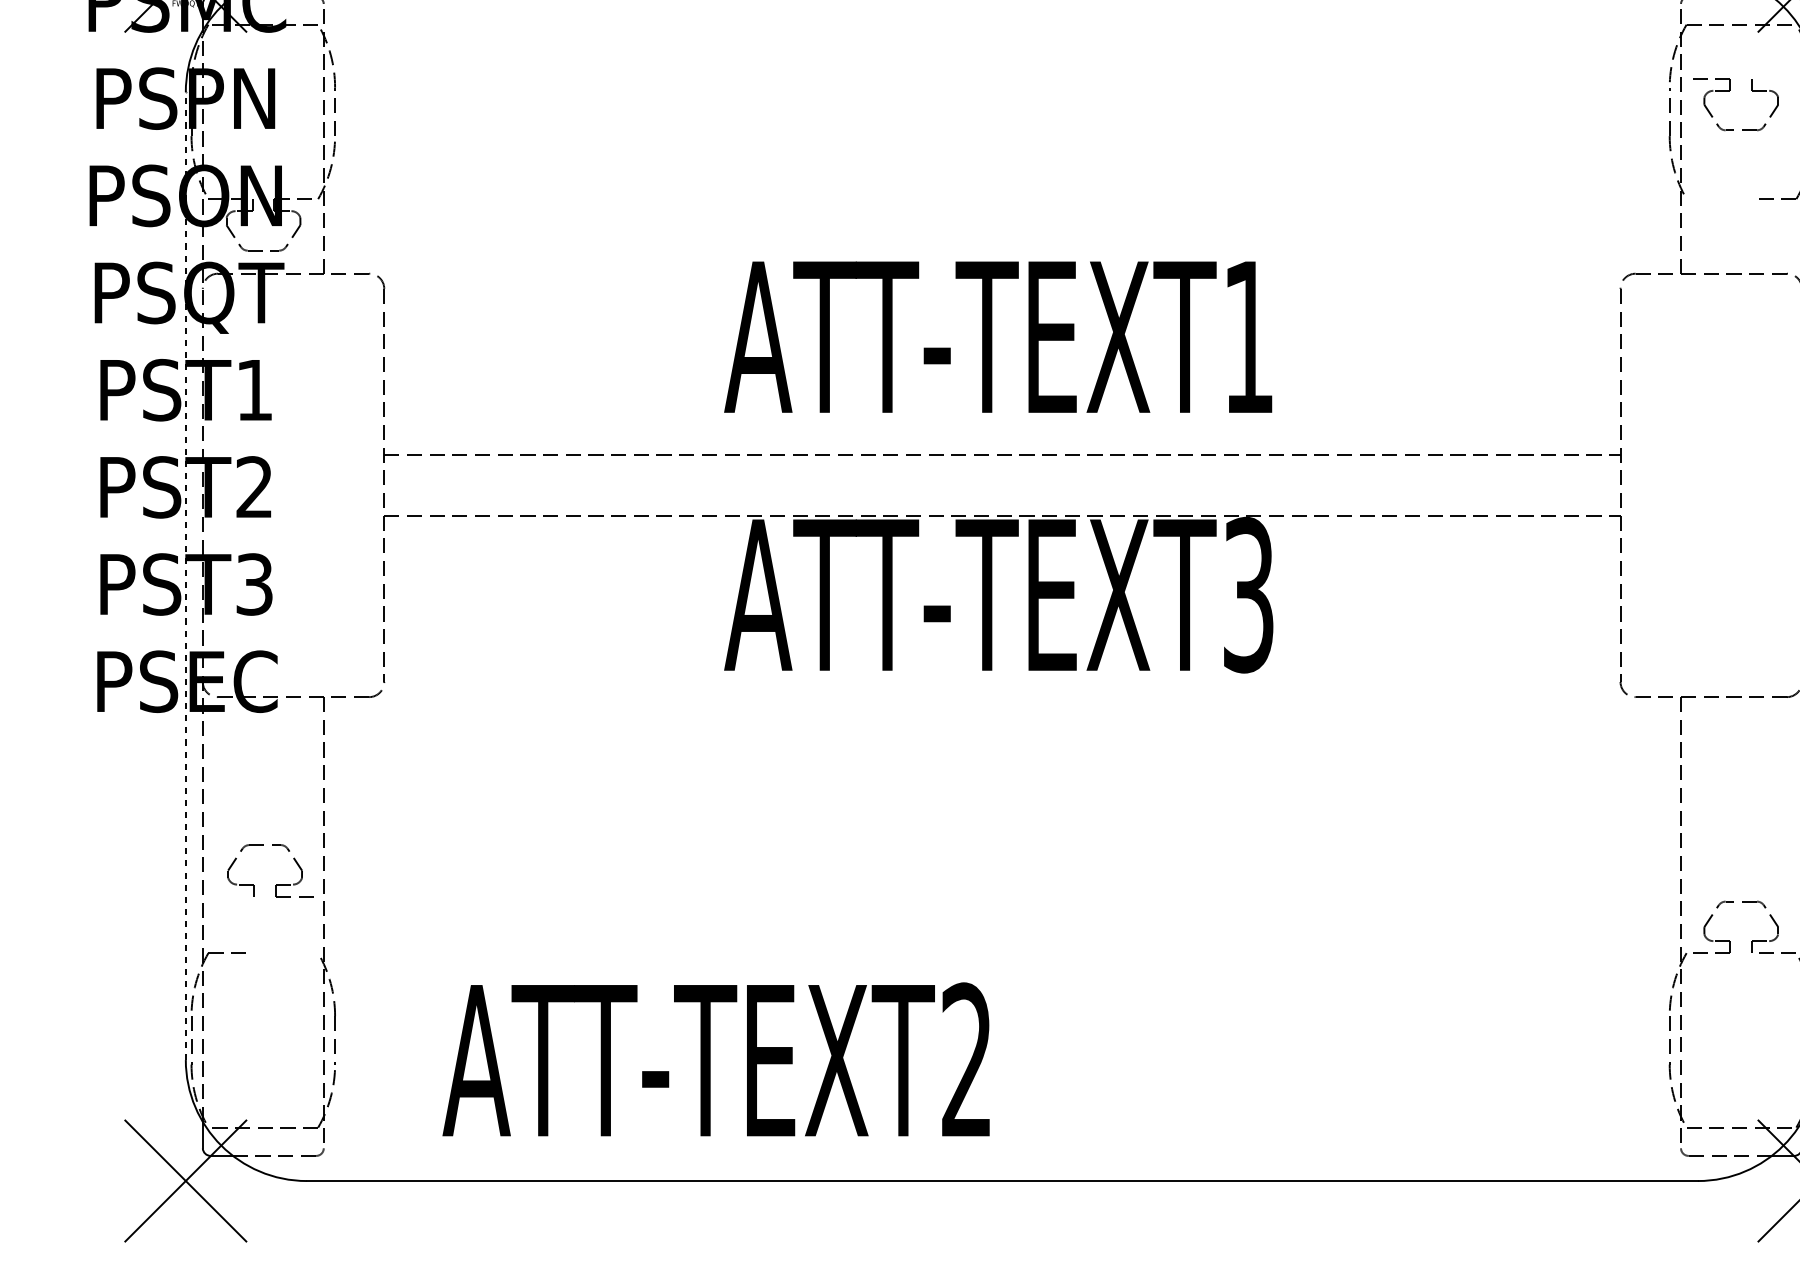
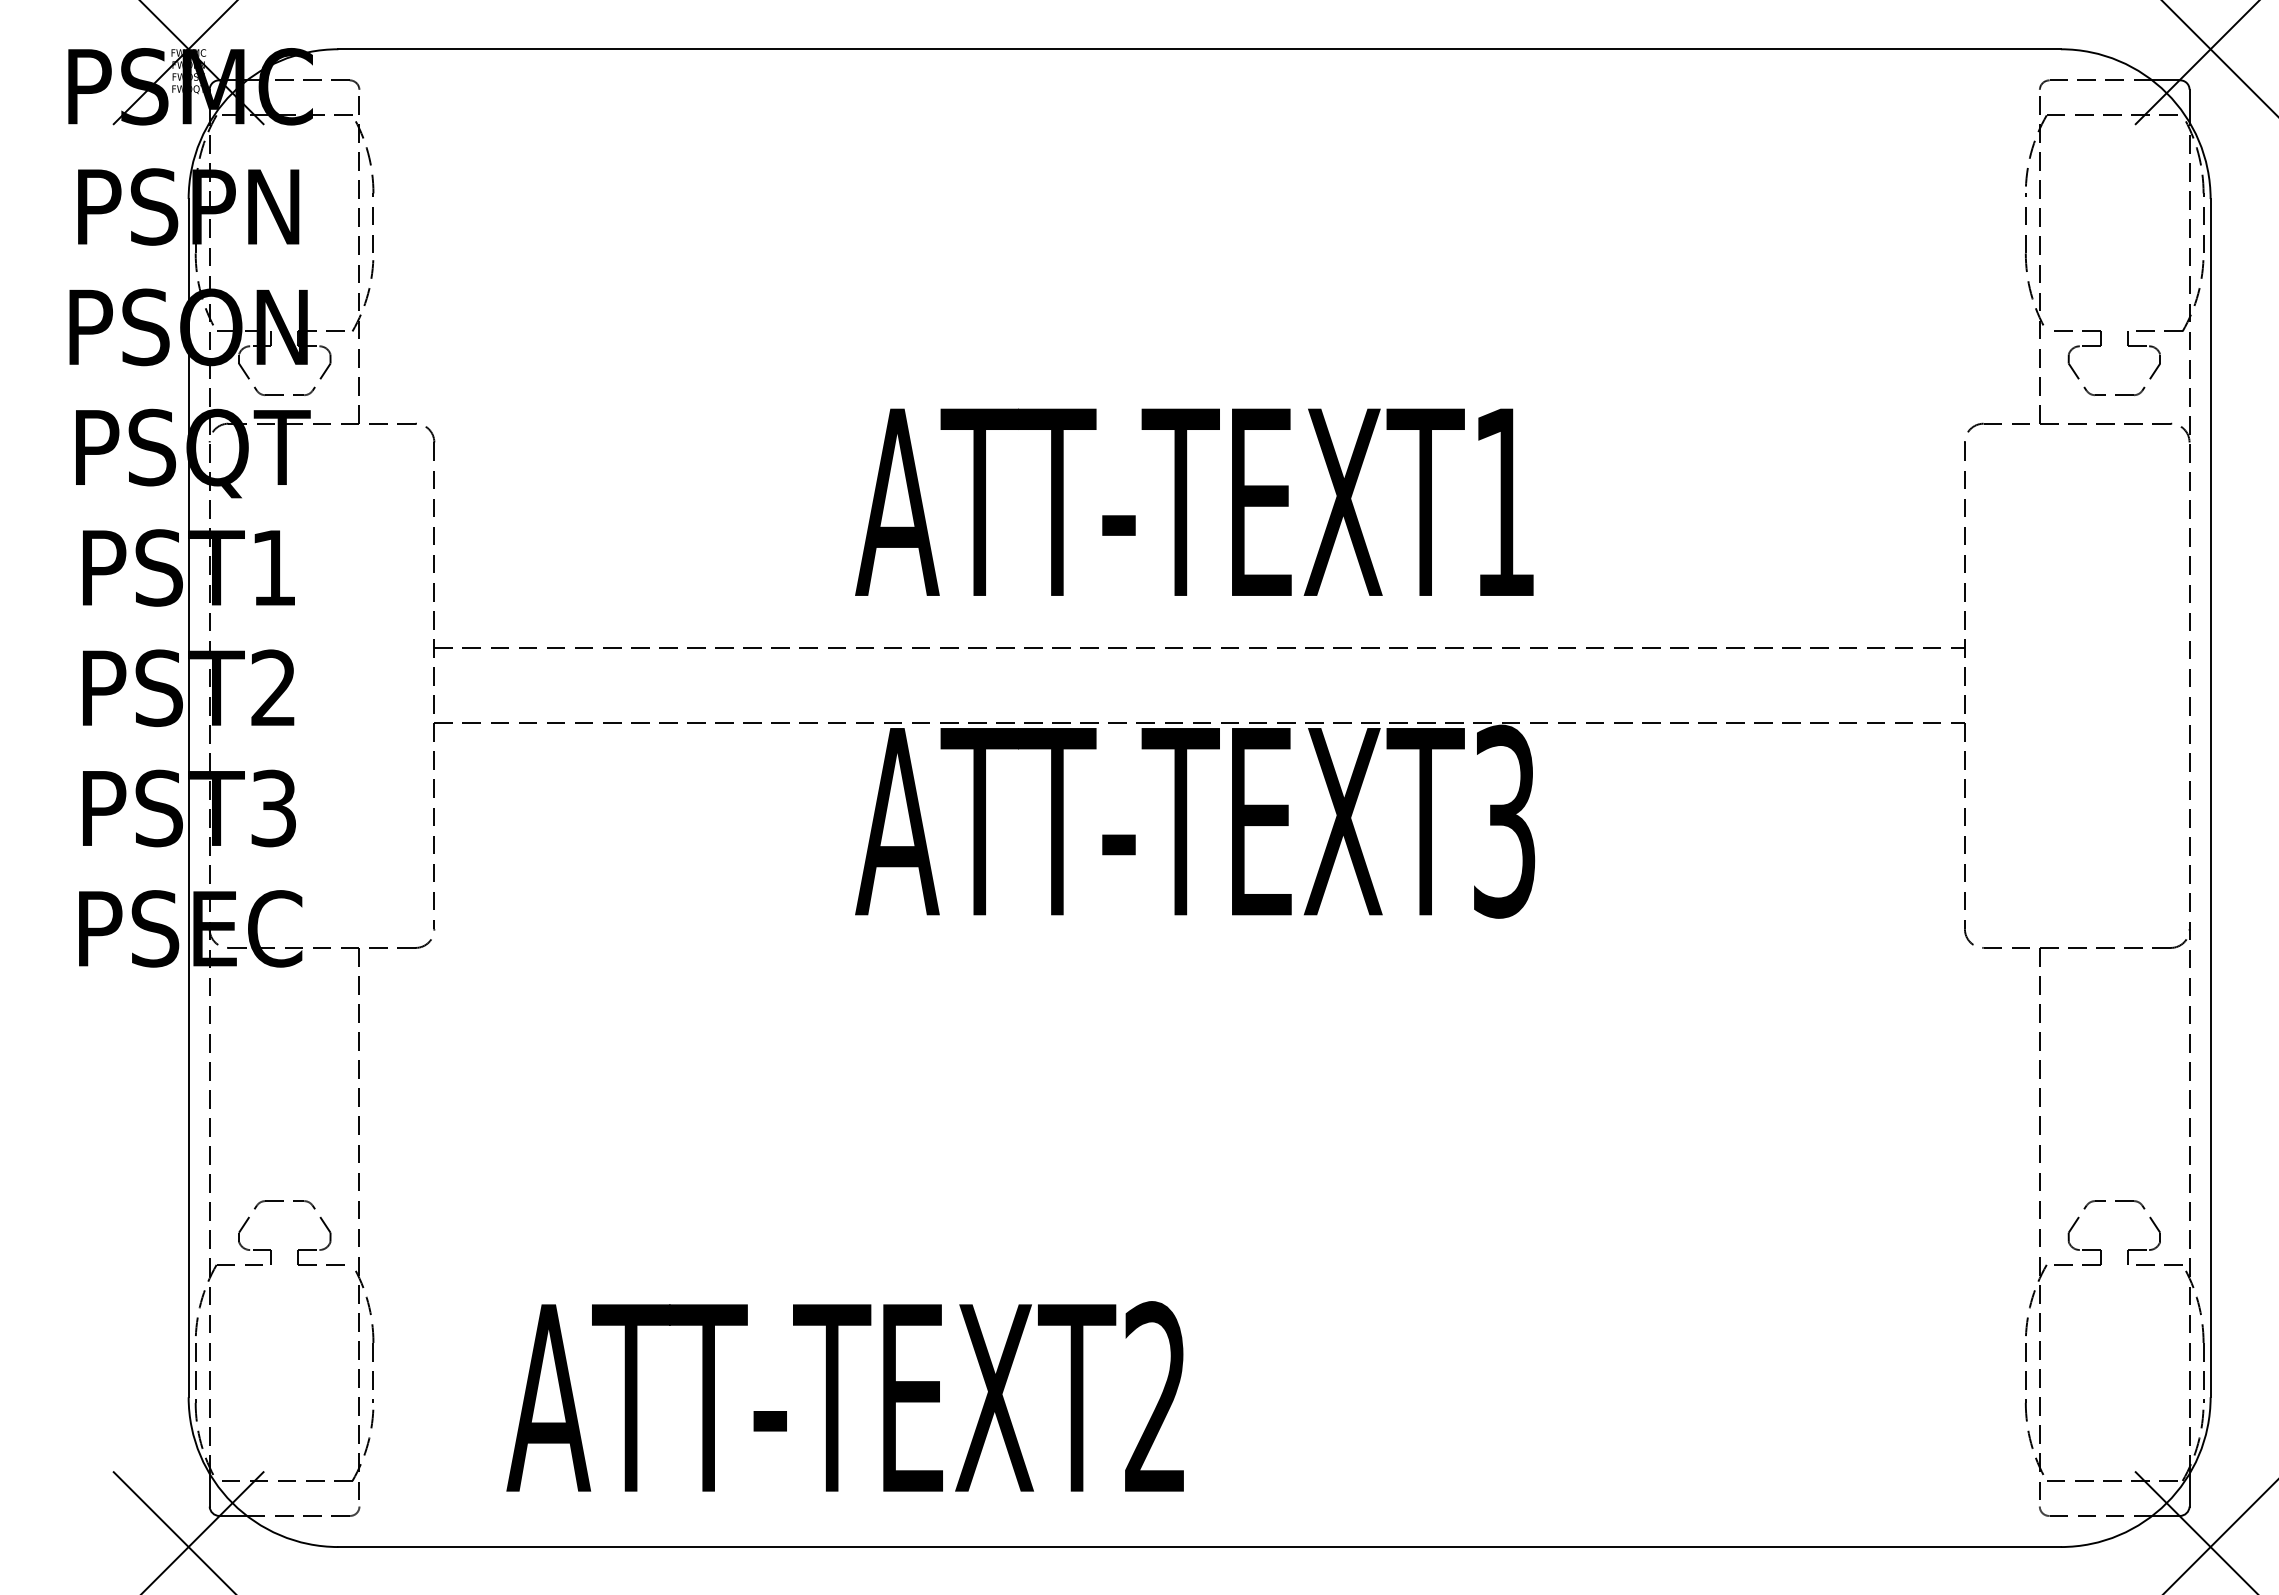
part: (1730, 91) -> (2100, 346), moved
line: (185, 575) -> (188, 797), dashed -> solid
part: (276, 884) -> (298, 1249), moved

